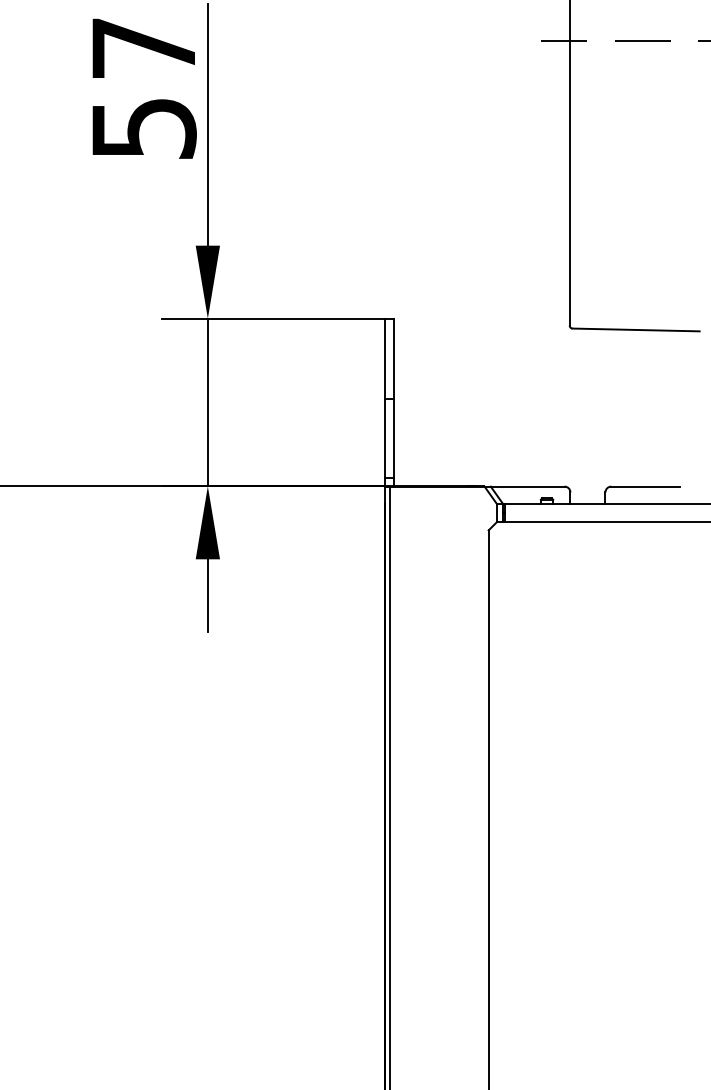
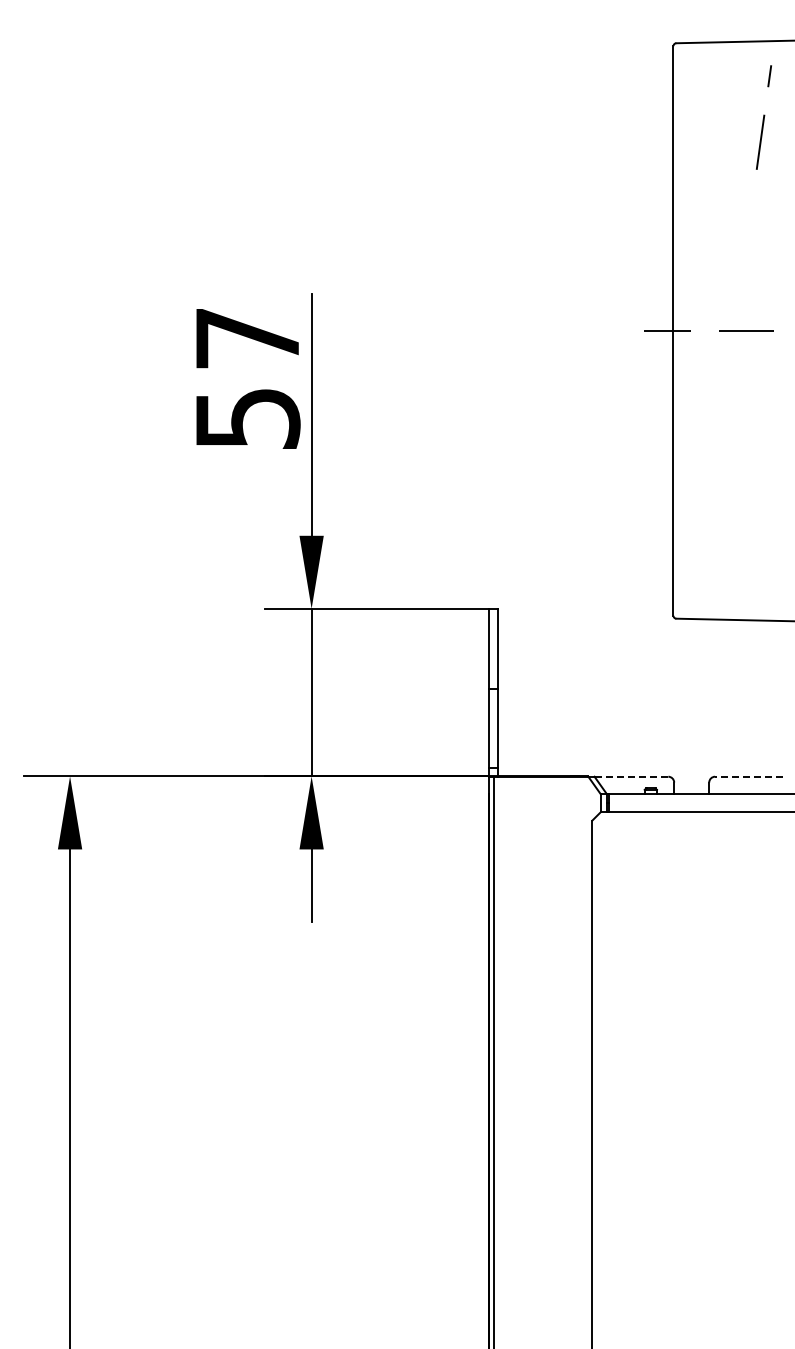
line: (527, 486) -> (631, 776), solid -> dashed
line: (644, 486) -> (748, 776), solid -> dashed

